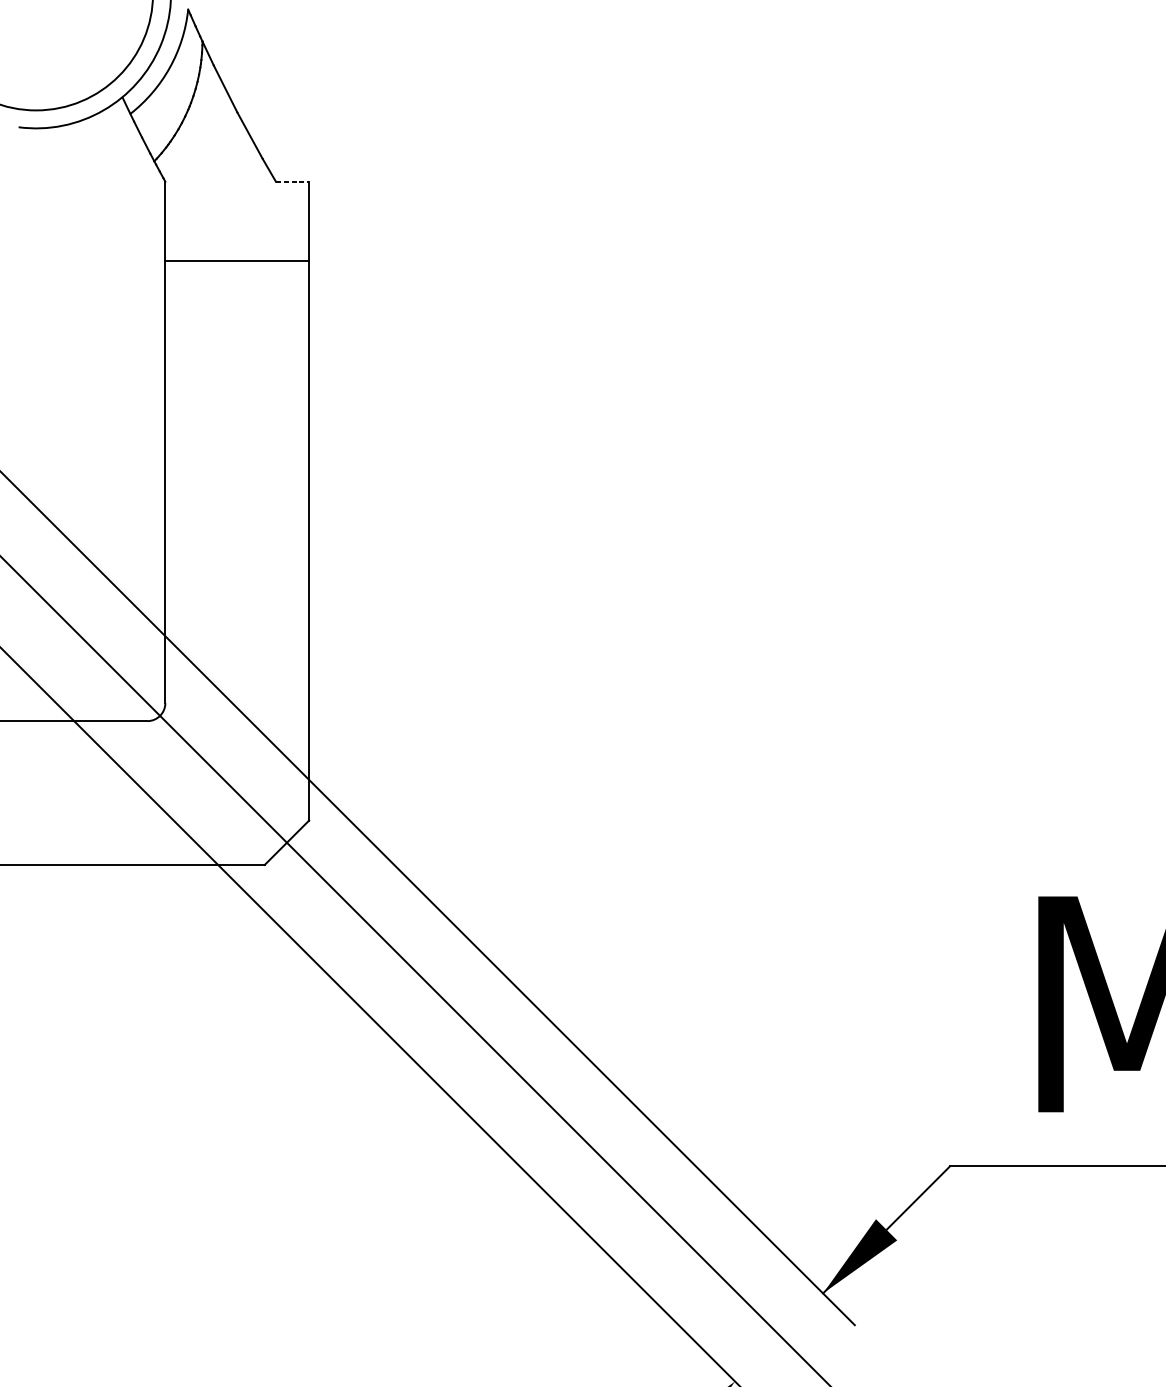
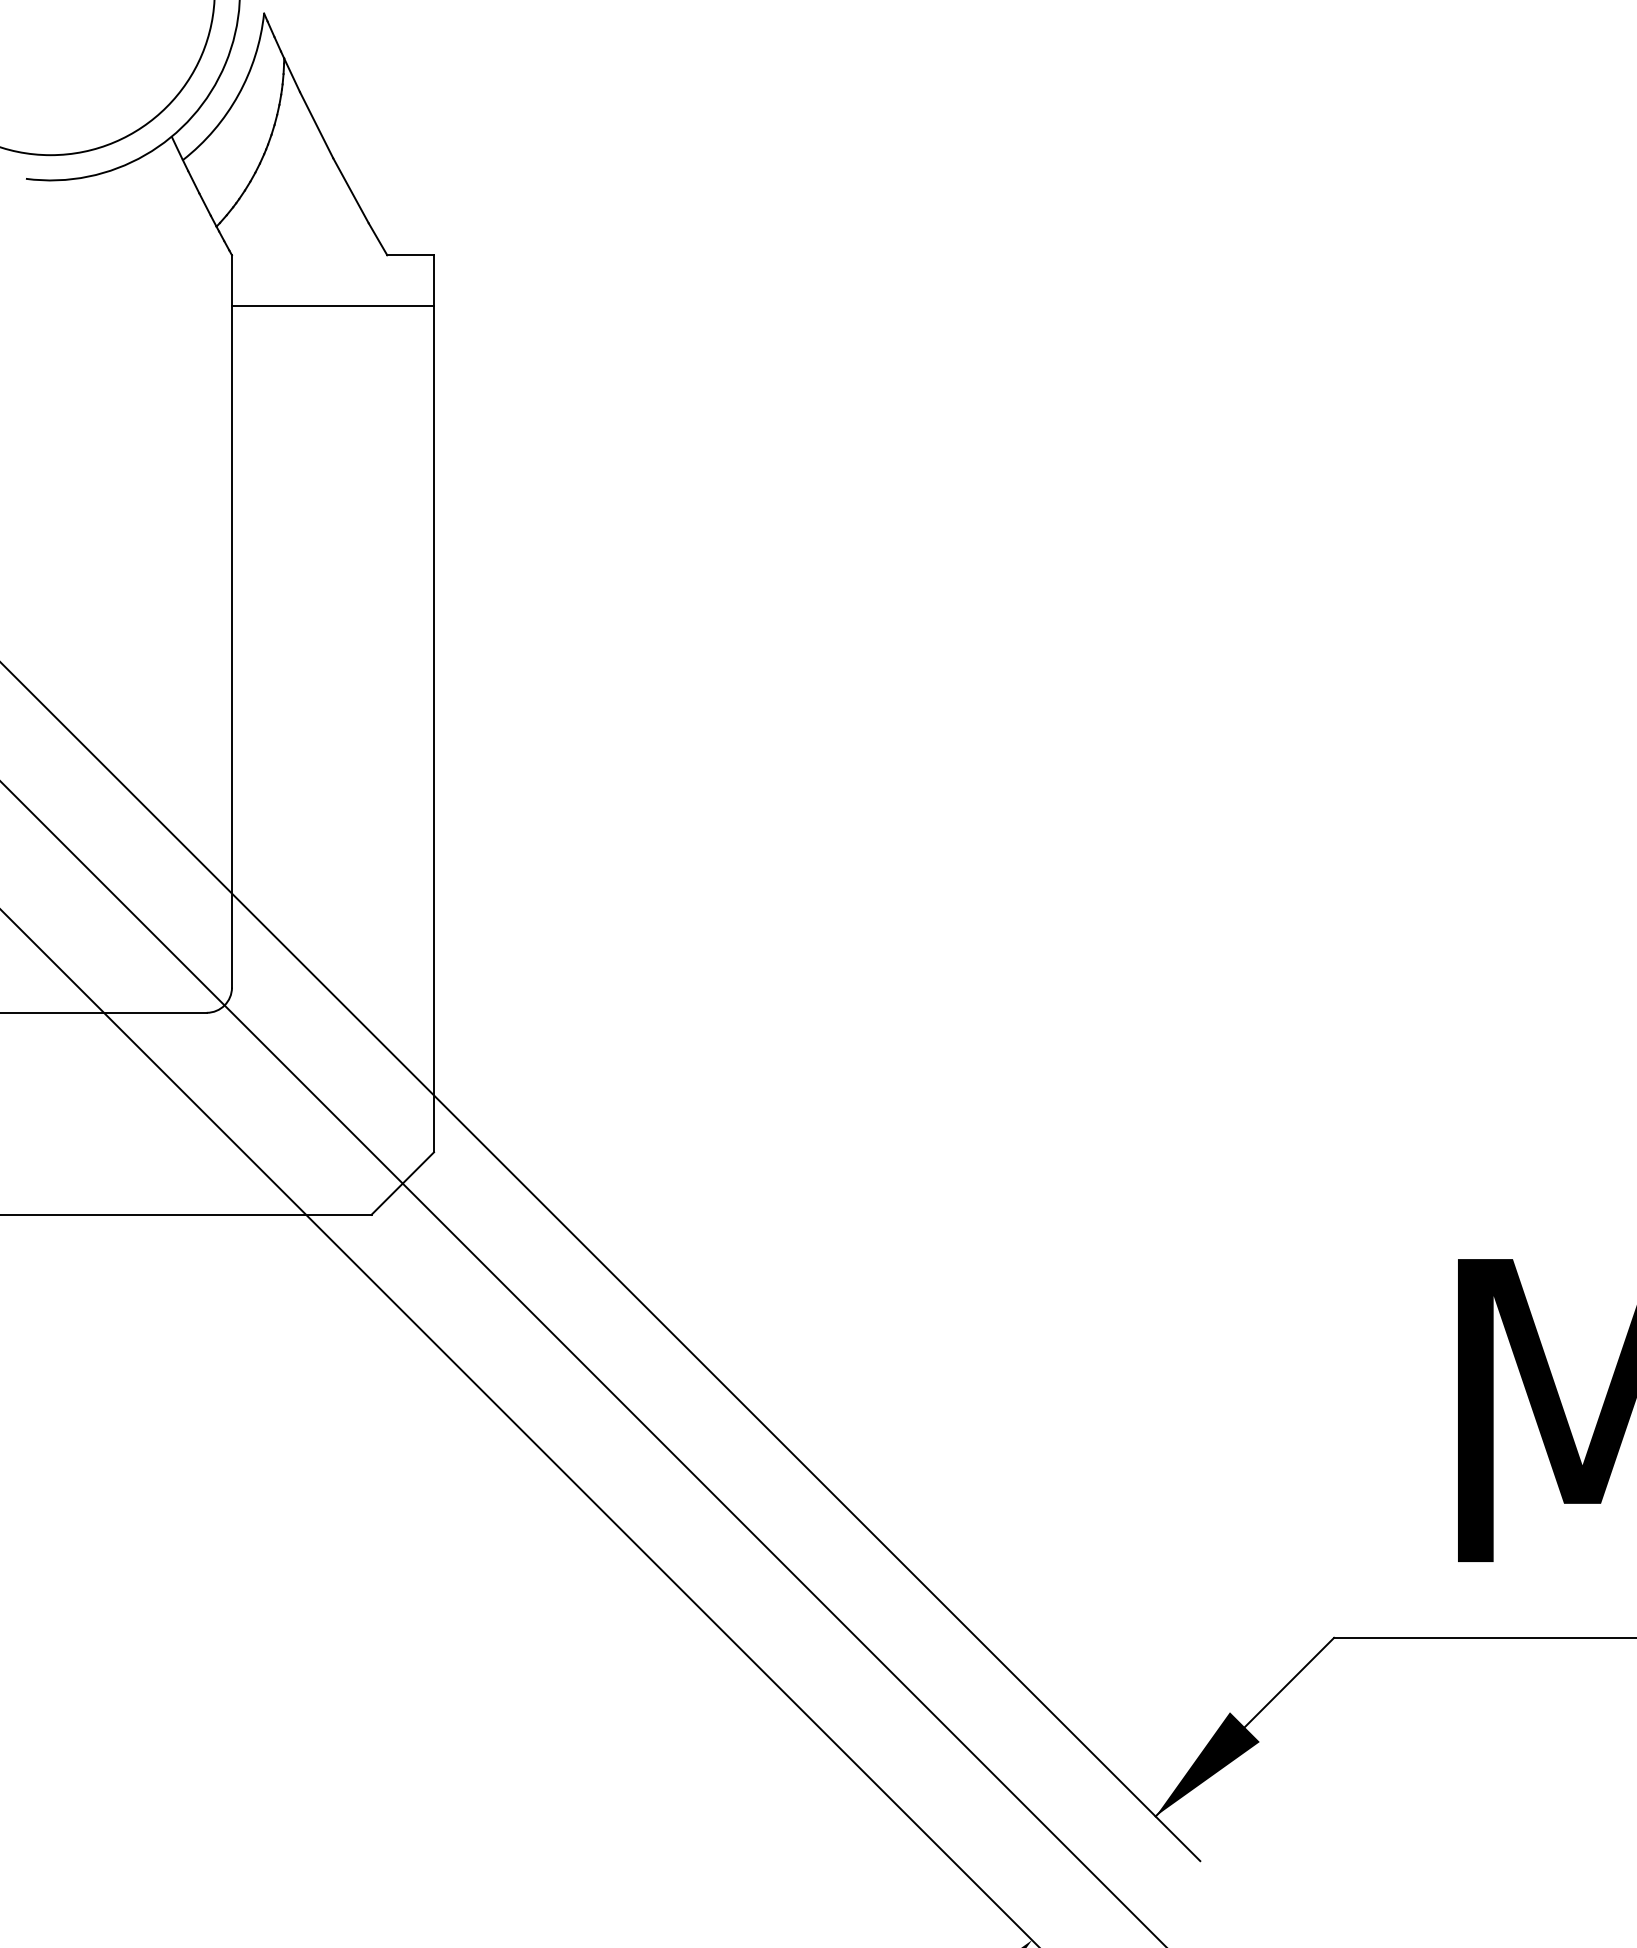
line: (293, 181) -> (411, 255), dashed -> solid
line: (237, 260) -> (333, 305), moved

